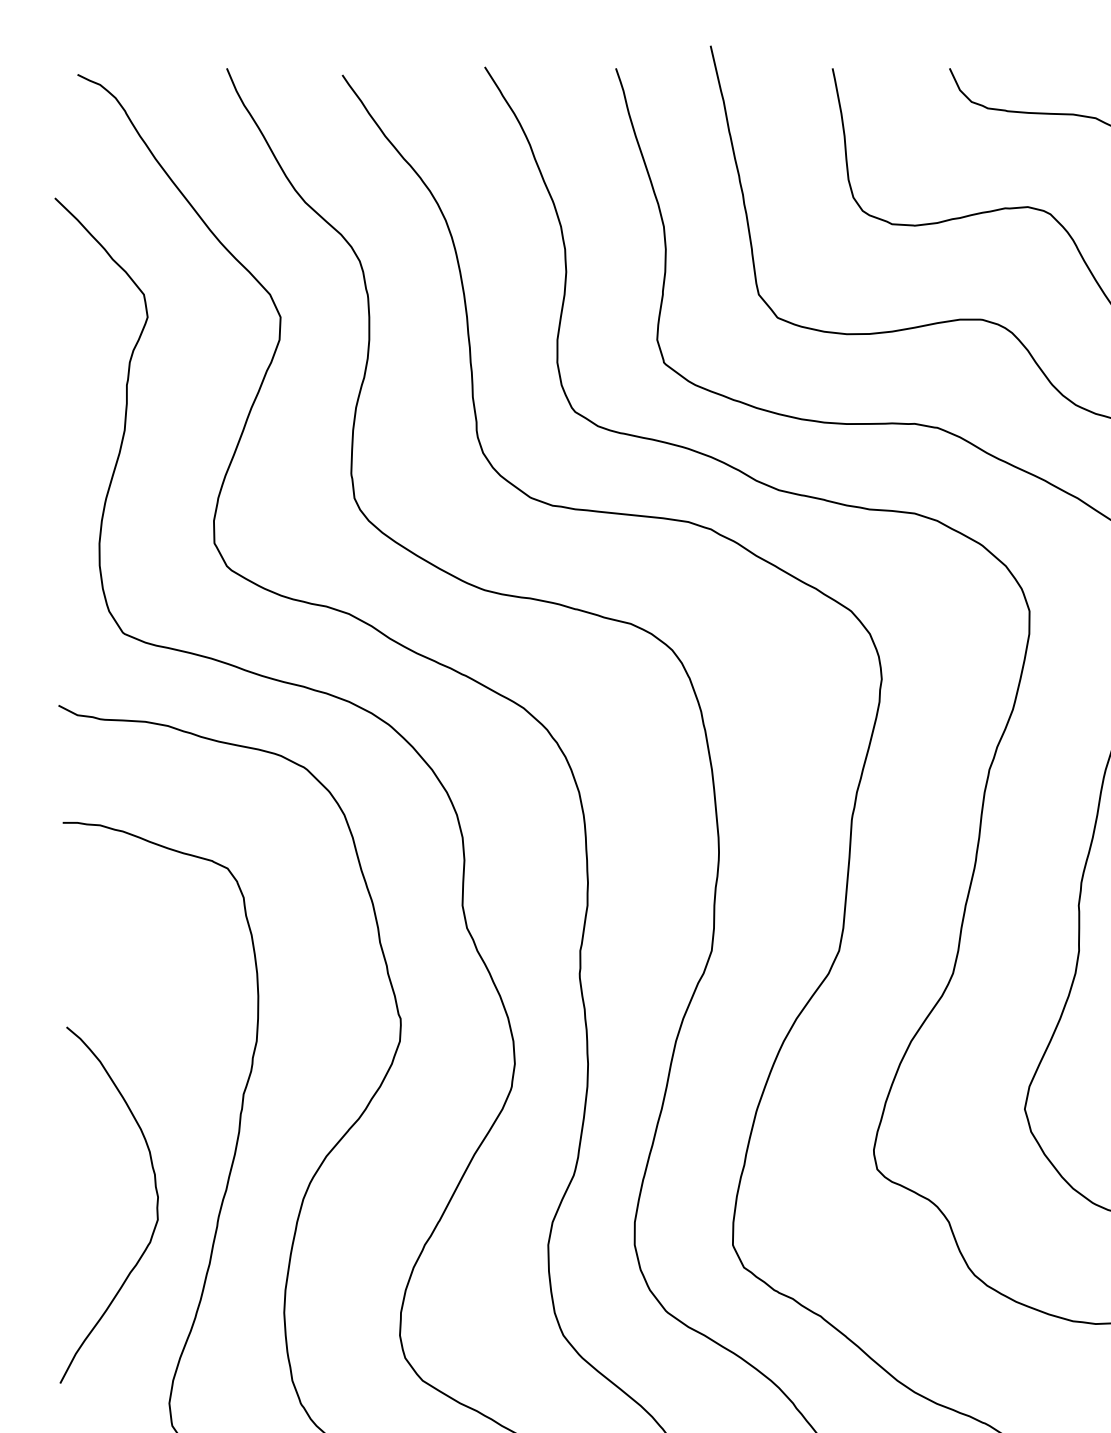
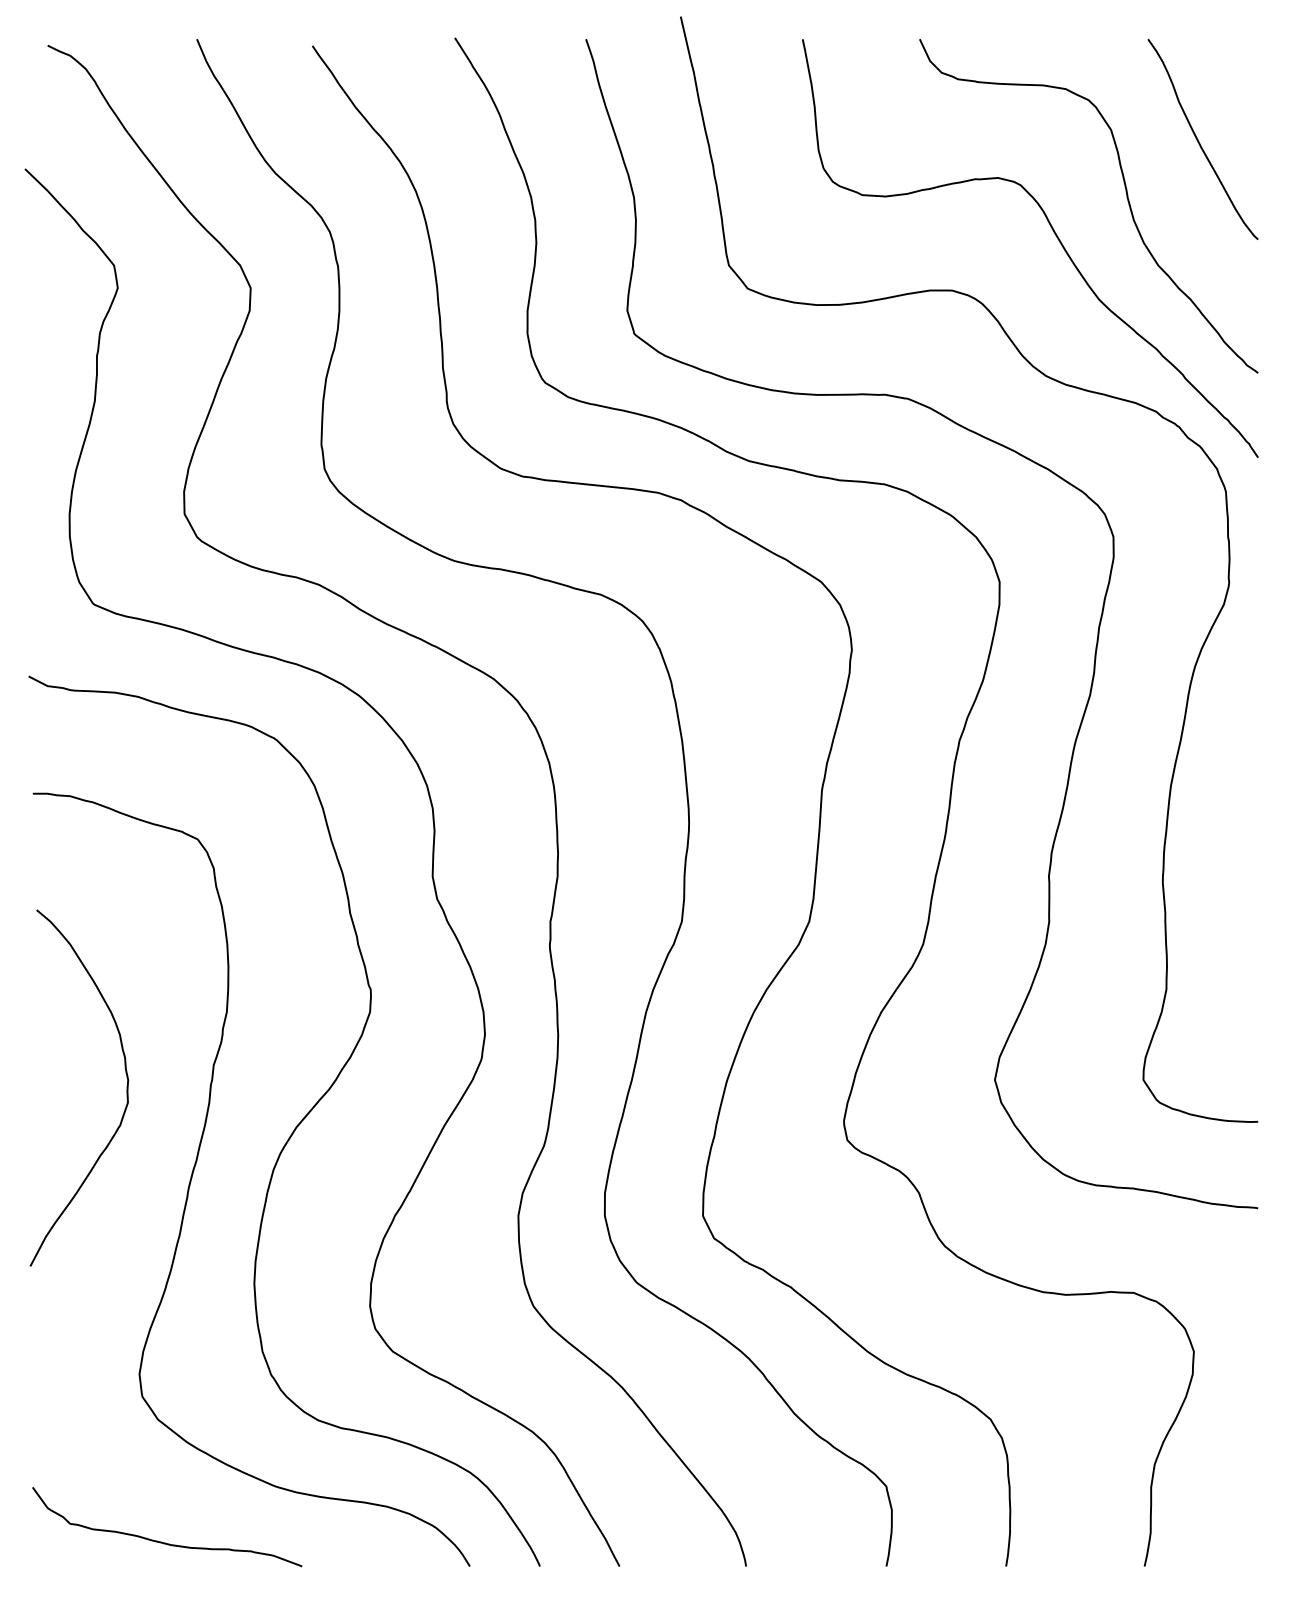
curve: (156, 1204) -> (126, 1087), moved

